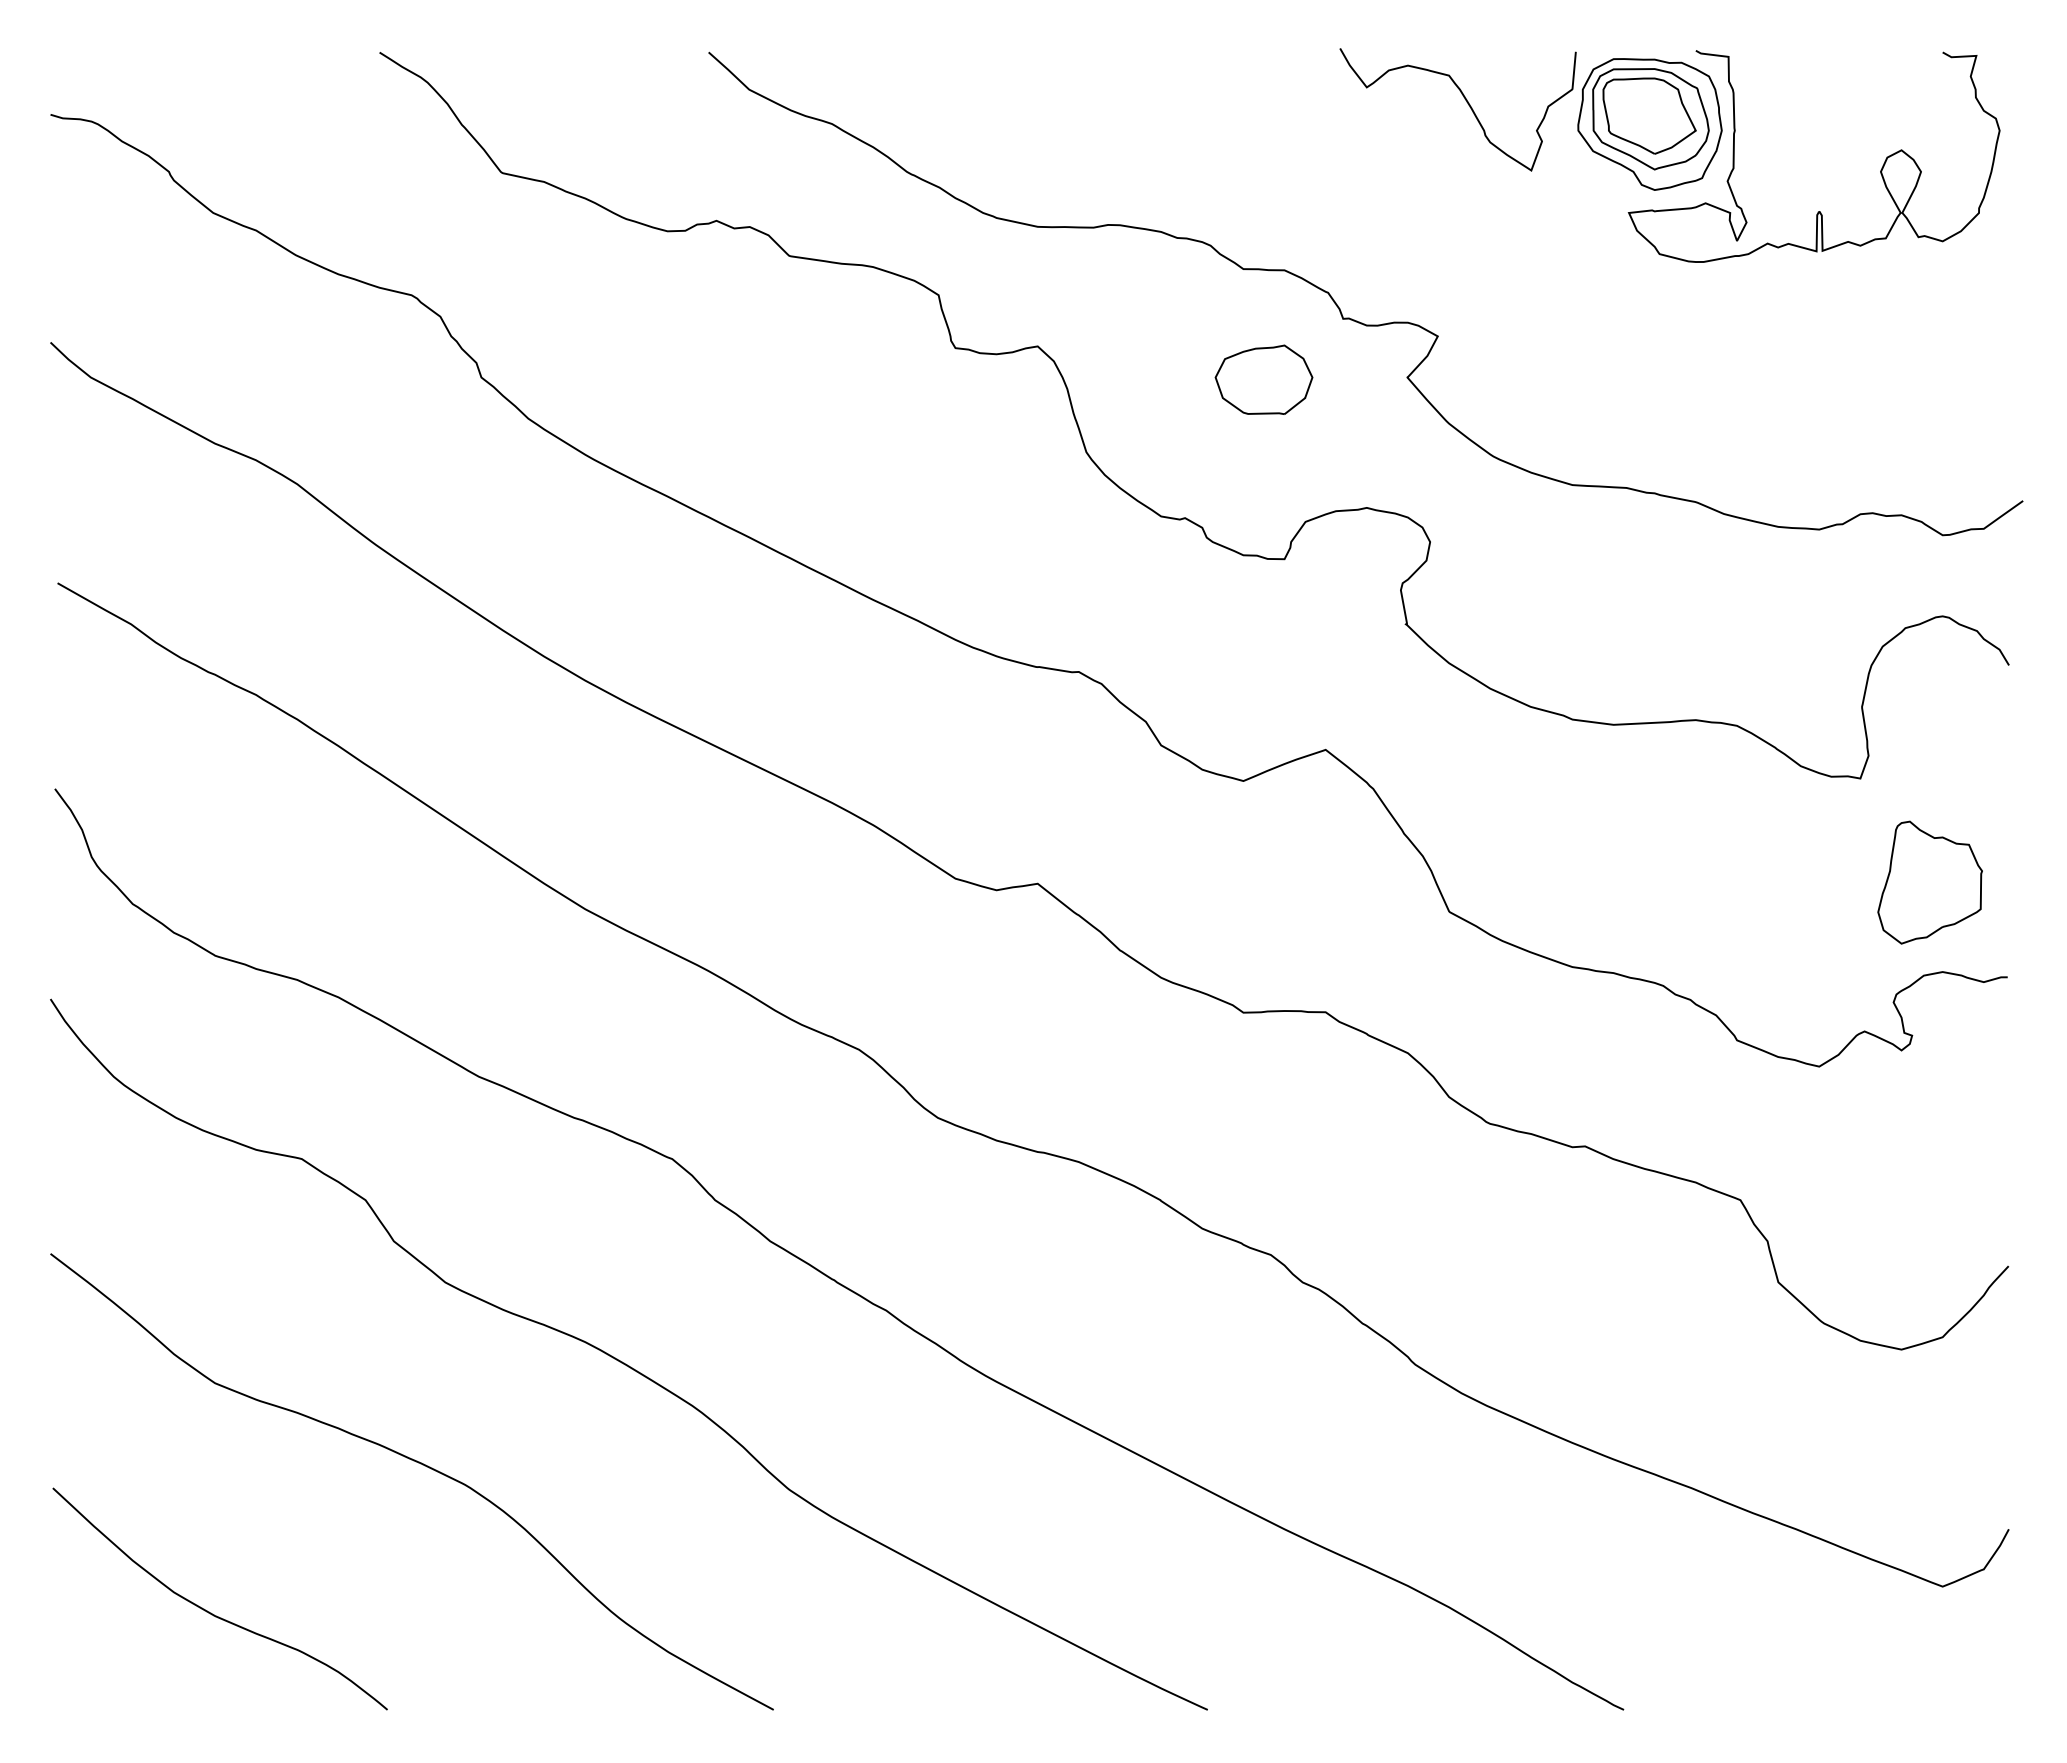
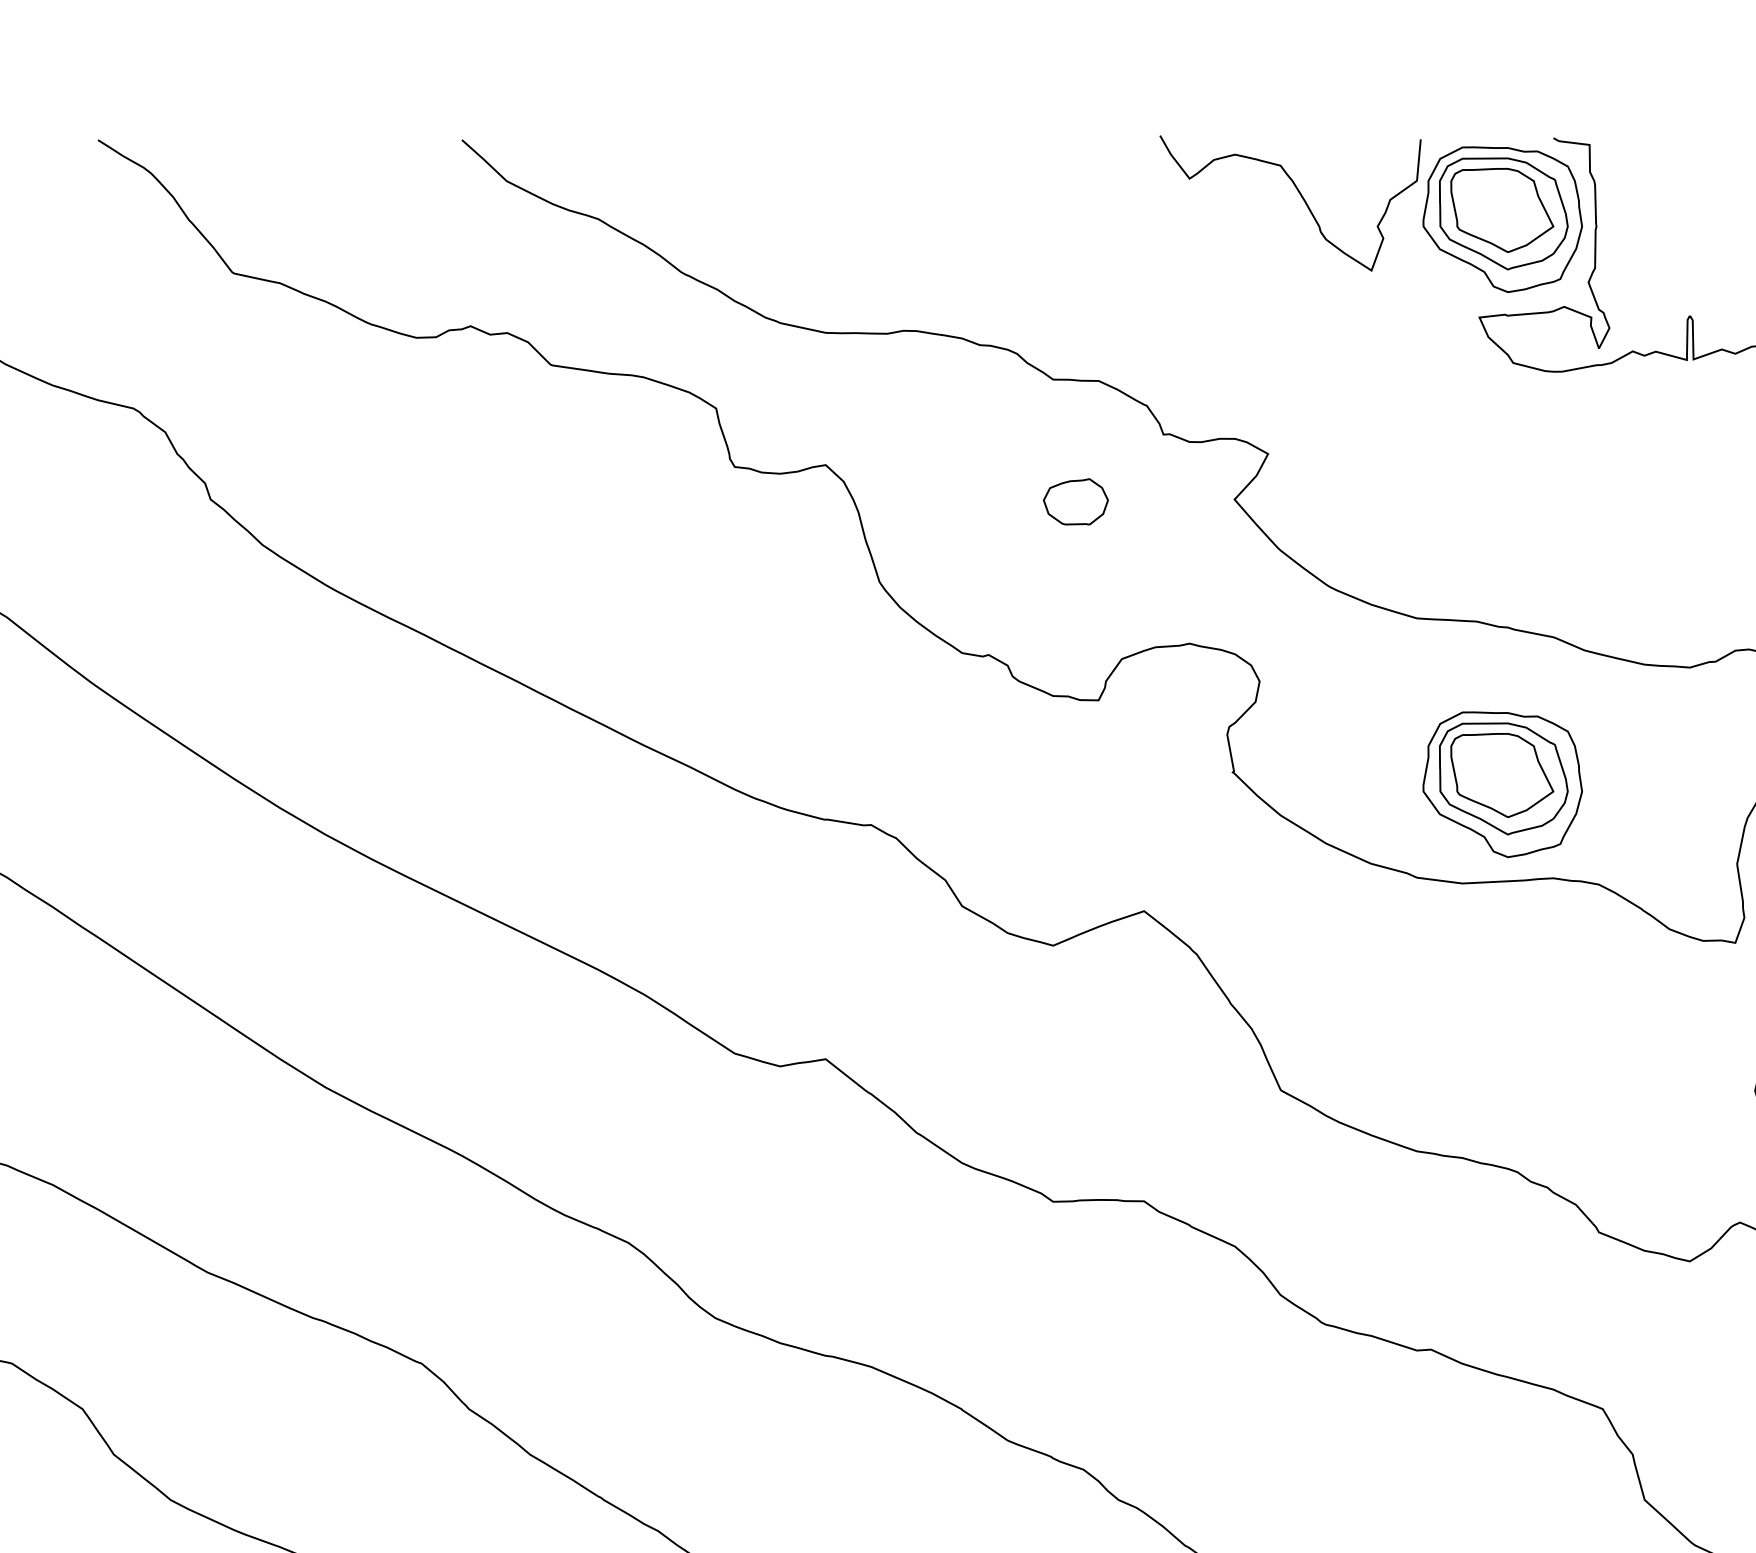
part: (1263, 379) -> (1075, 501), size x0.6
part: (1649, 635) -> (1502, 784), added

